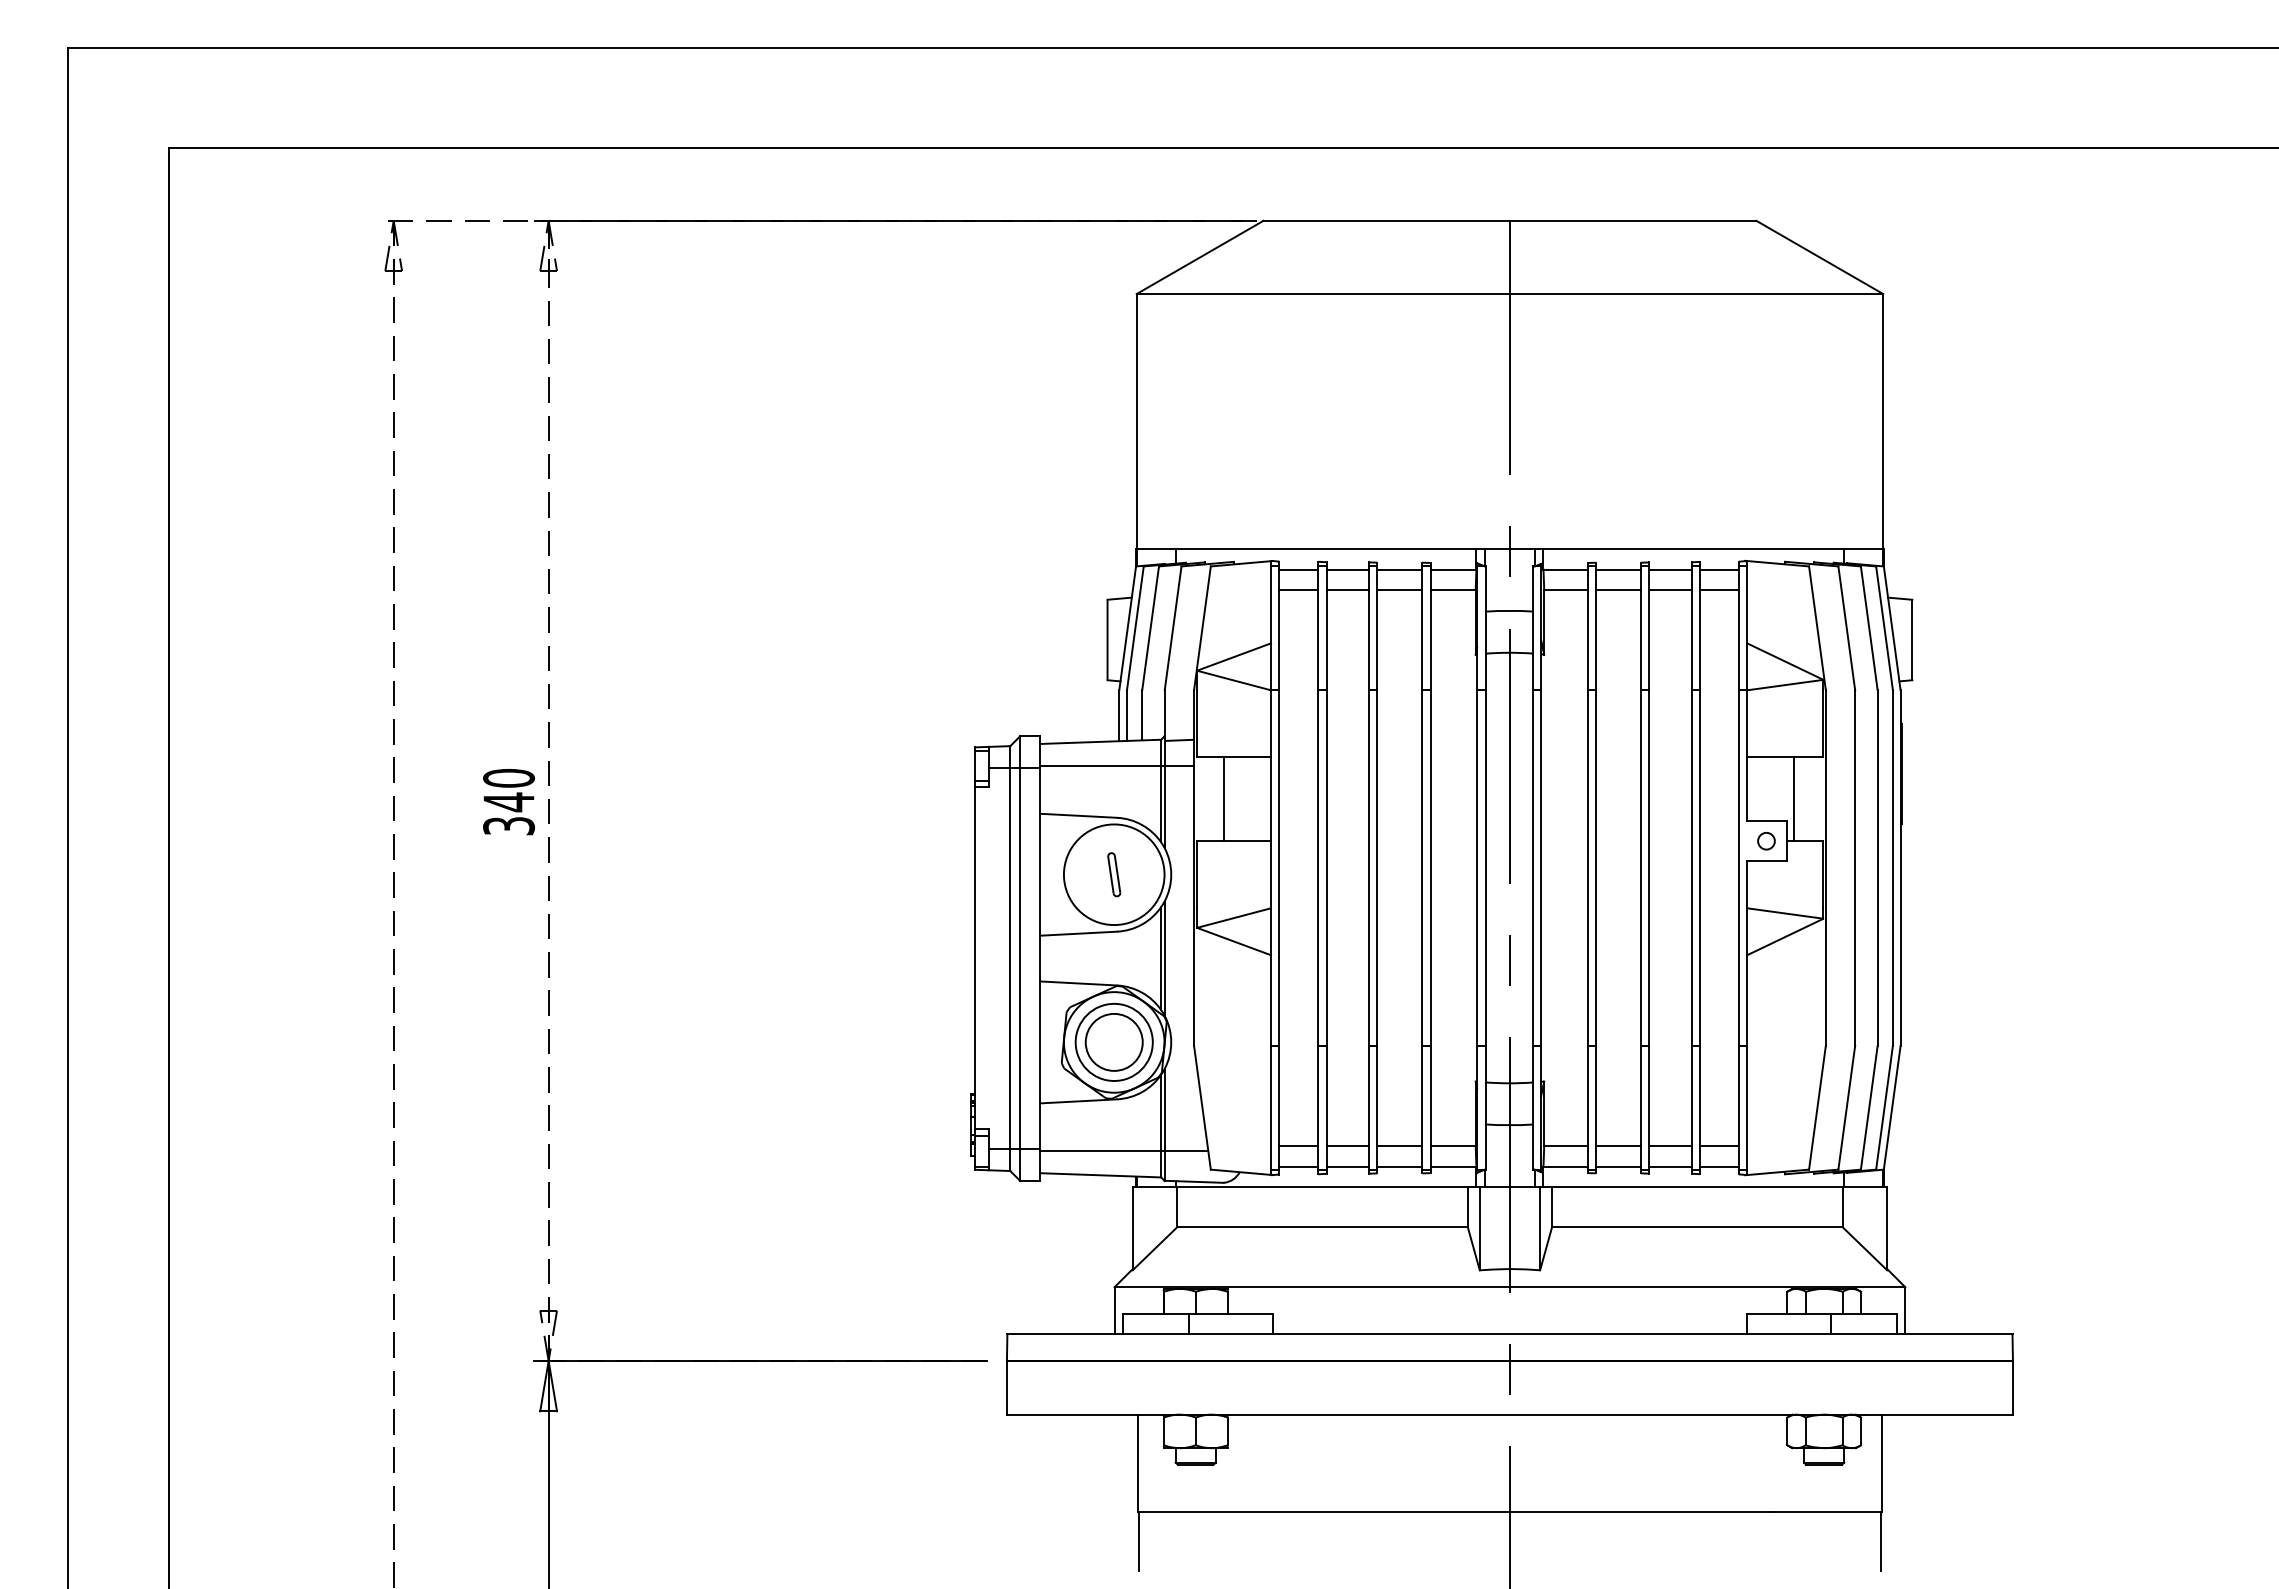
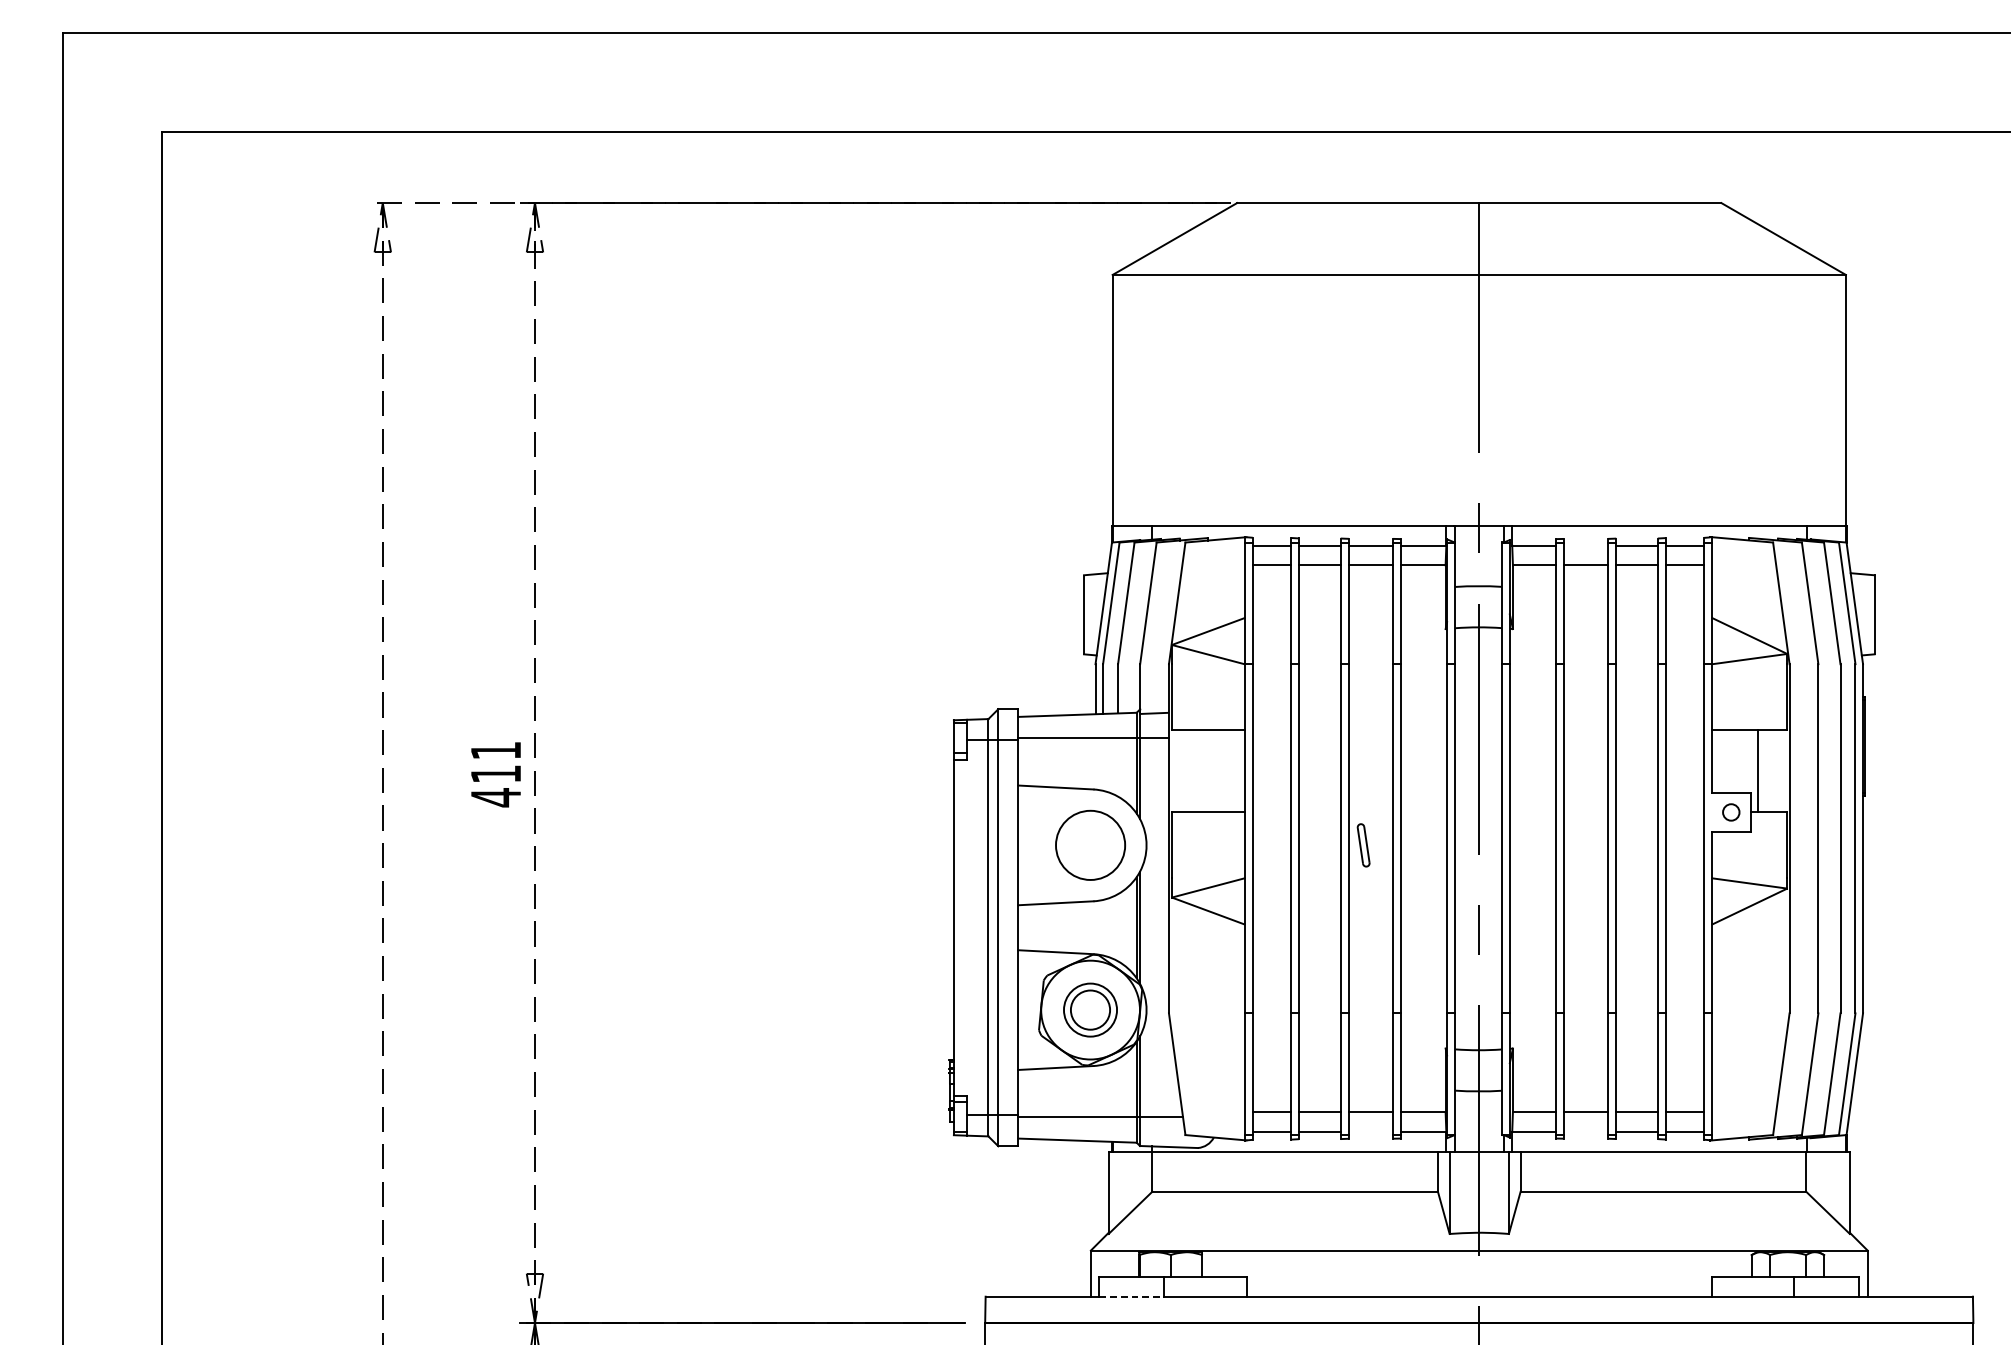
line: (1618, 569) -> (1585, 545), removed
line: (1224, 799) -> (1198, 771), removed
text: (509, 802) -> (496, 774), 340 -> 411
circle: (1113, 874) -> (1089, 845), size x0.7
part: (1114, 874) -> (1363, 845), moved
part: (1113, 1042) -> (1089, 1010), size x0.7
line: (1399, 1166) -> (1370, 1131), removed
line: (1618, 1166) -> (1585, 1131), removed
line: (1156, 1334) -> (1132, 1297), solid -> dashed

